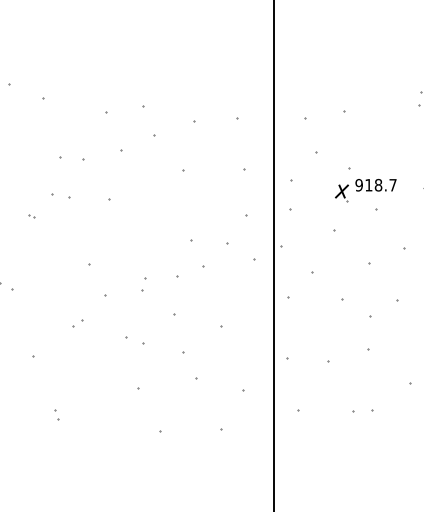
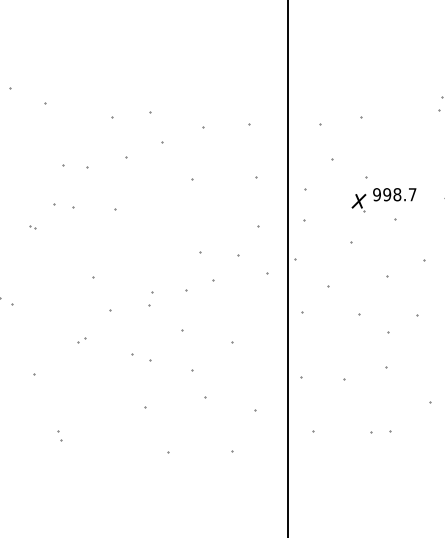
text: (369, 185) -> (387, 194), 918.7 -> 998.7
part: (77, 324) -> (81, 340), size x0.62

